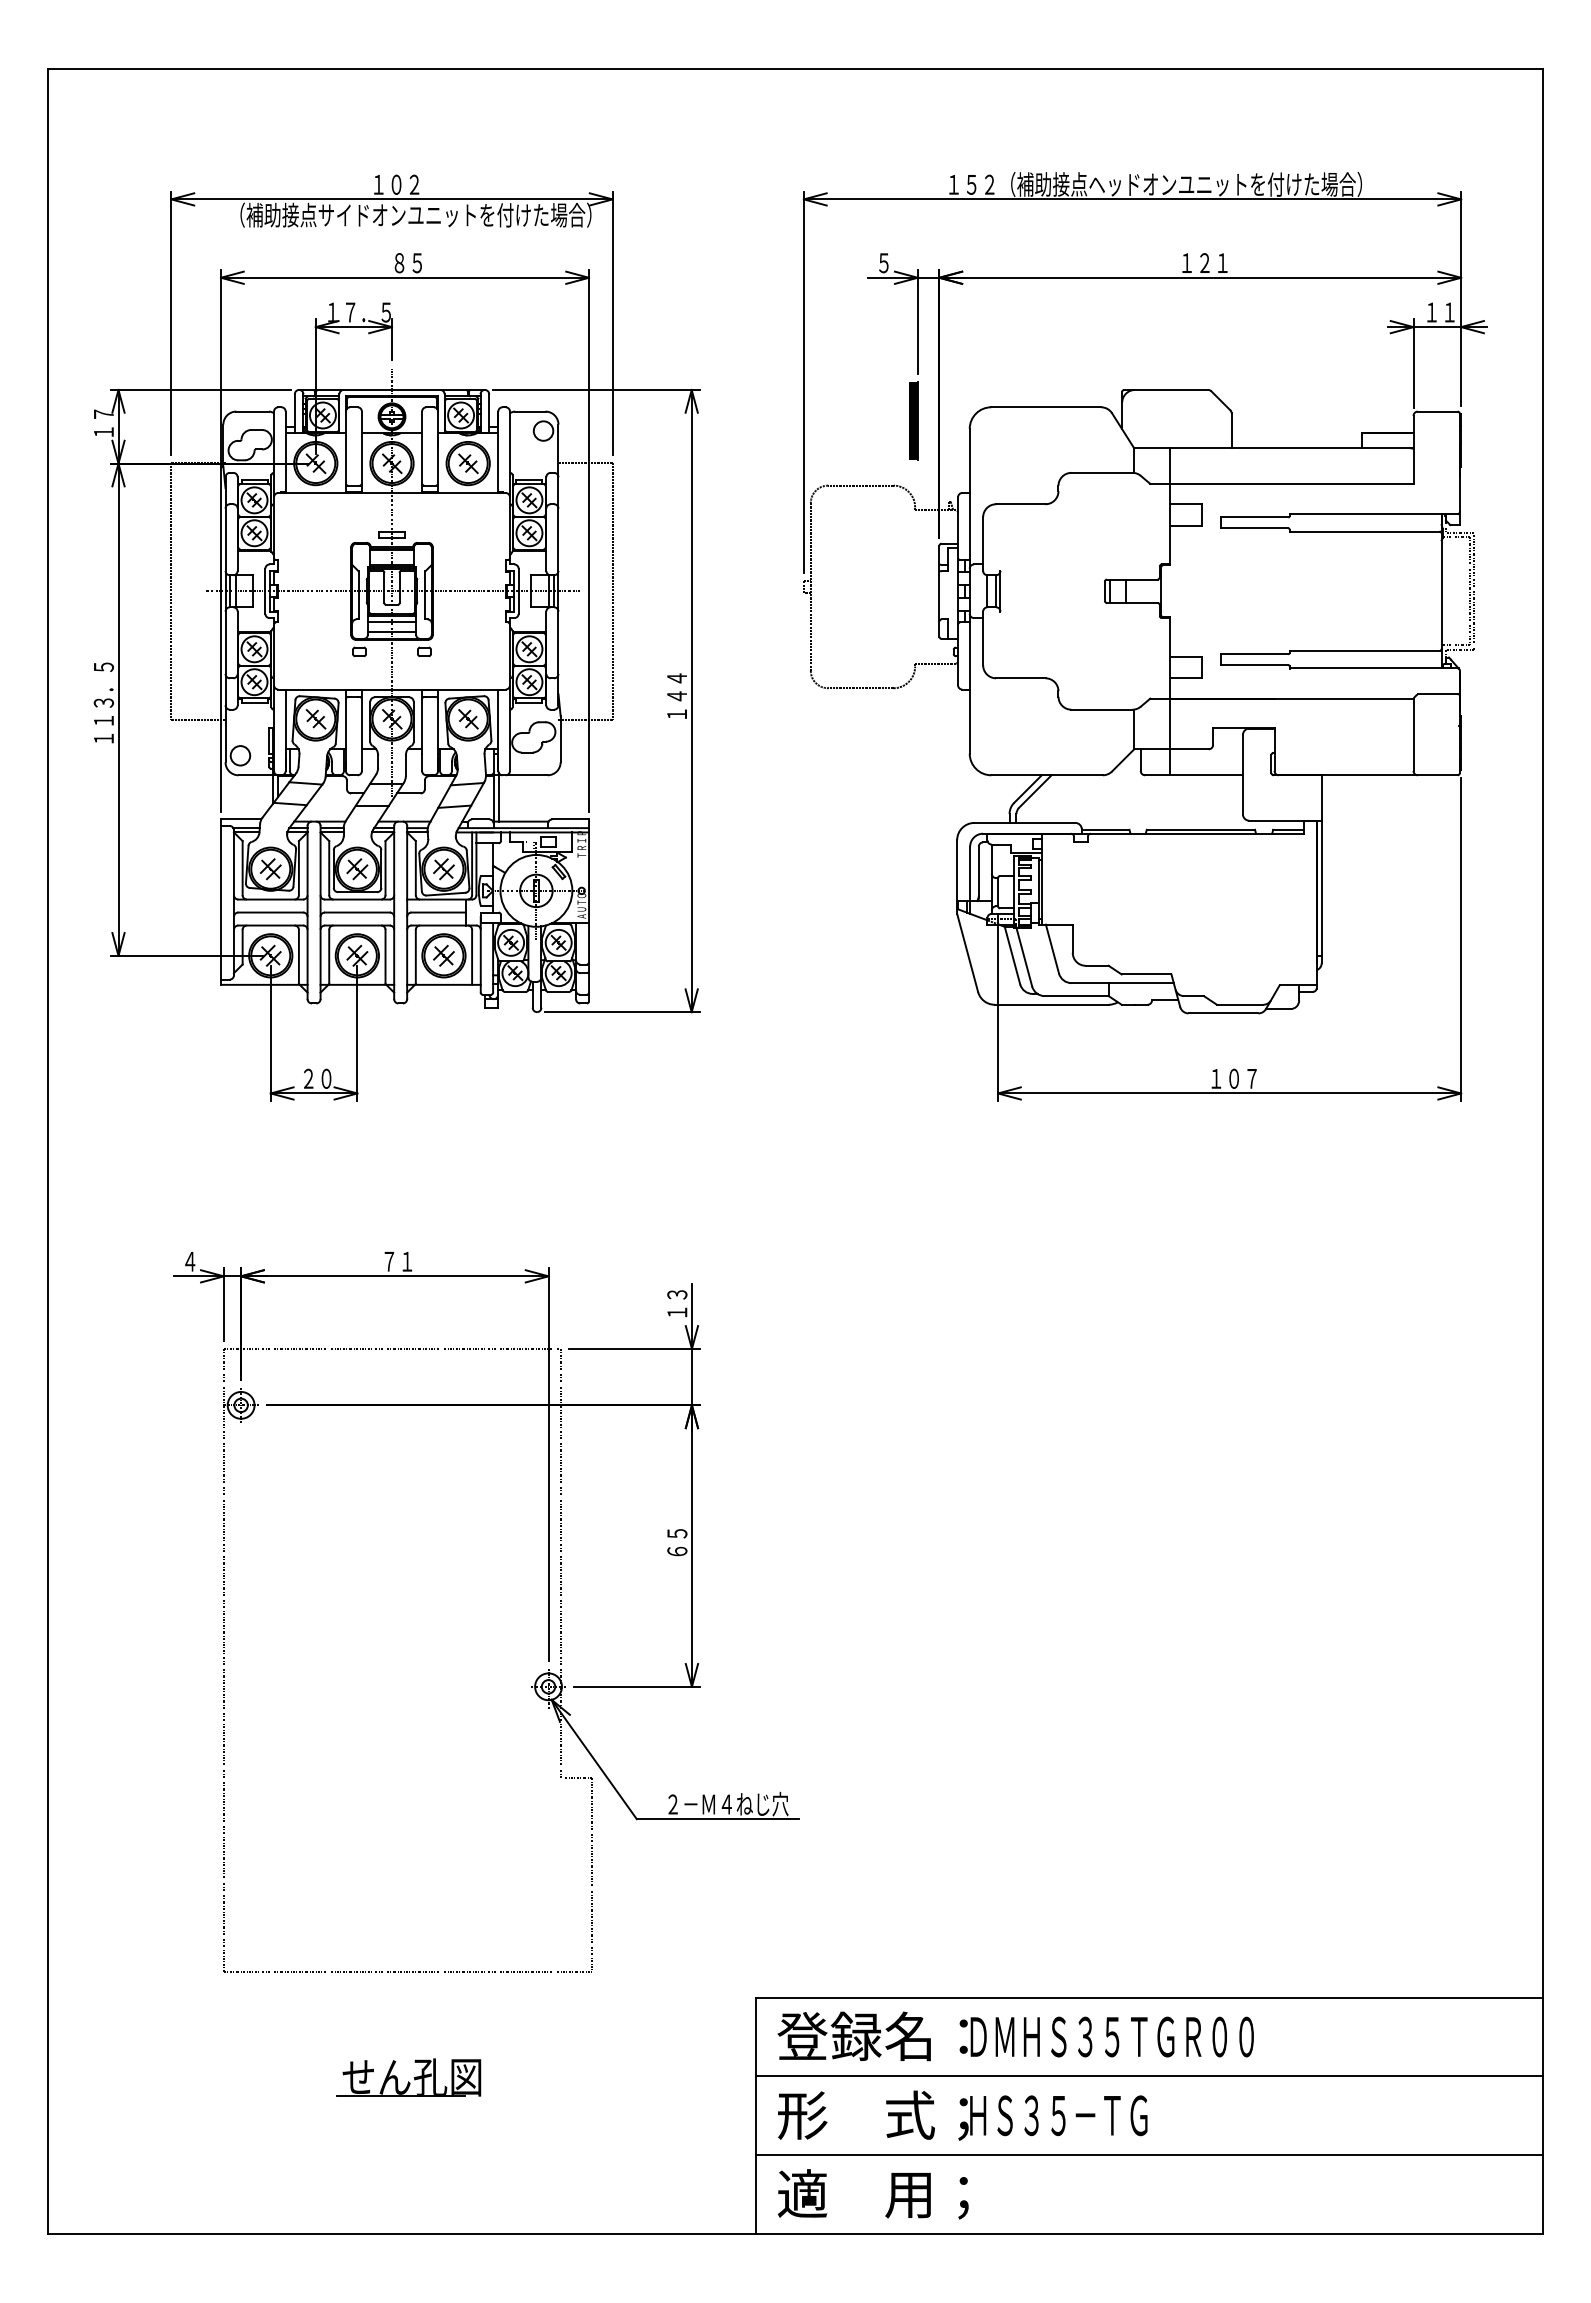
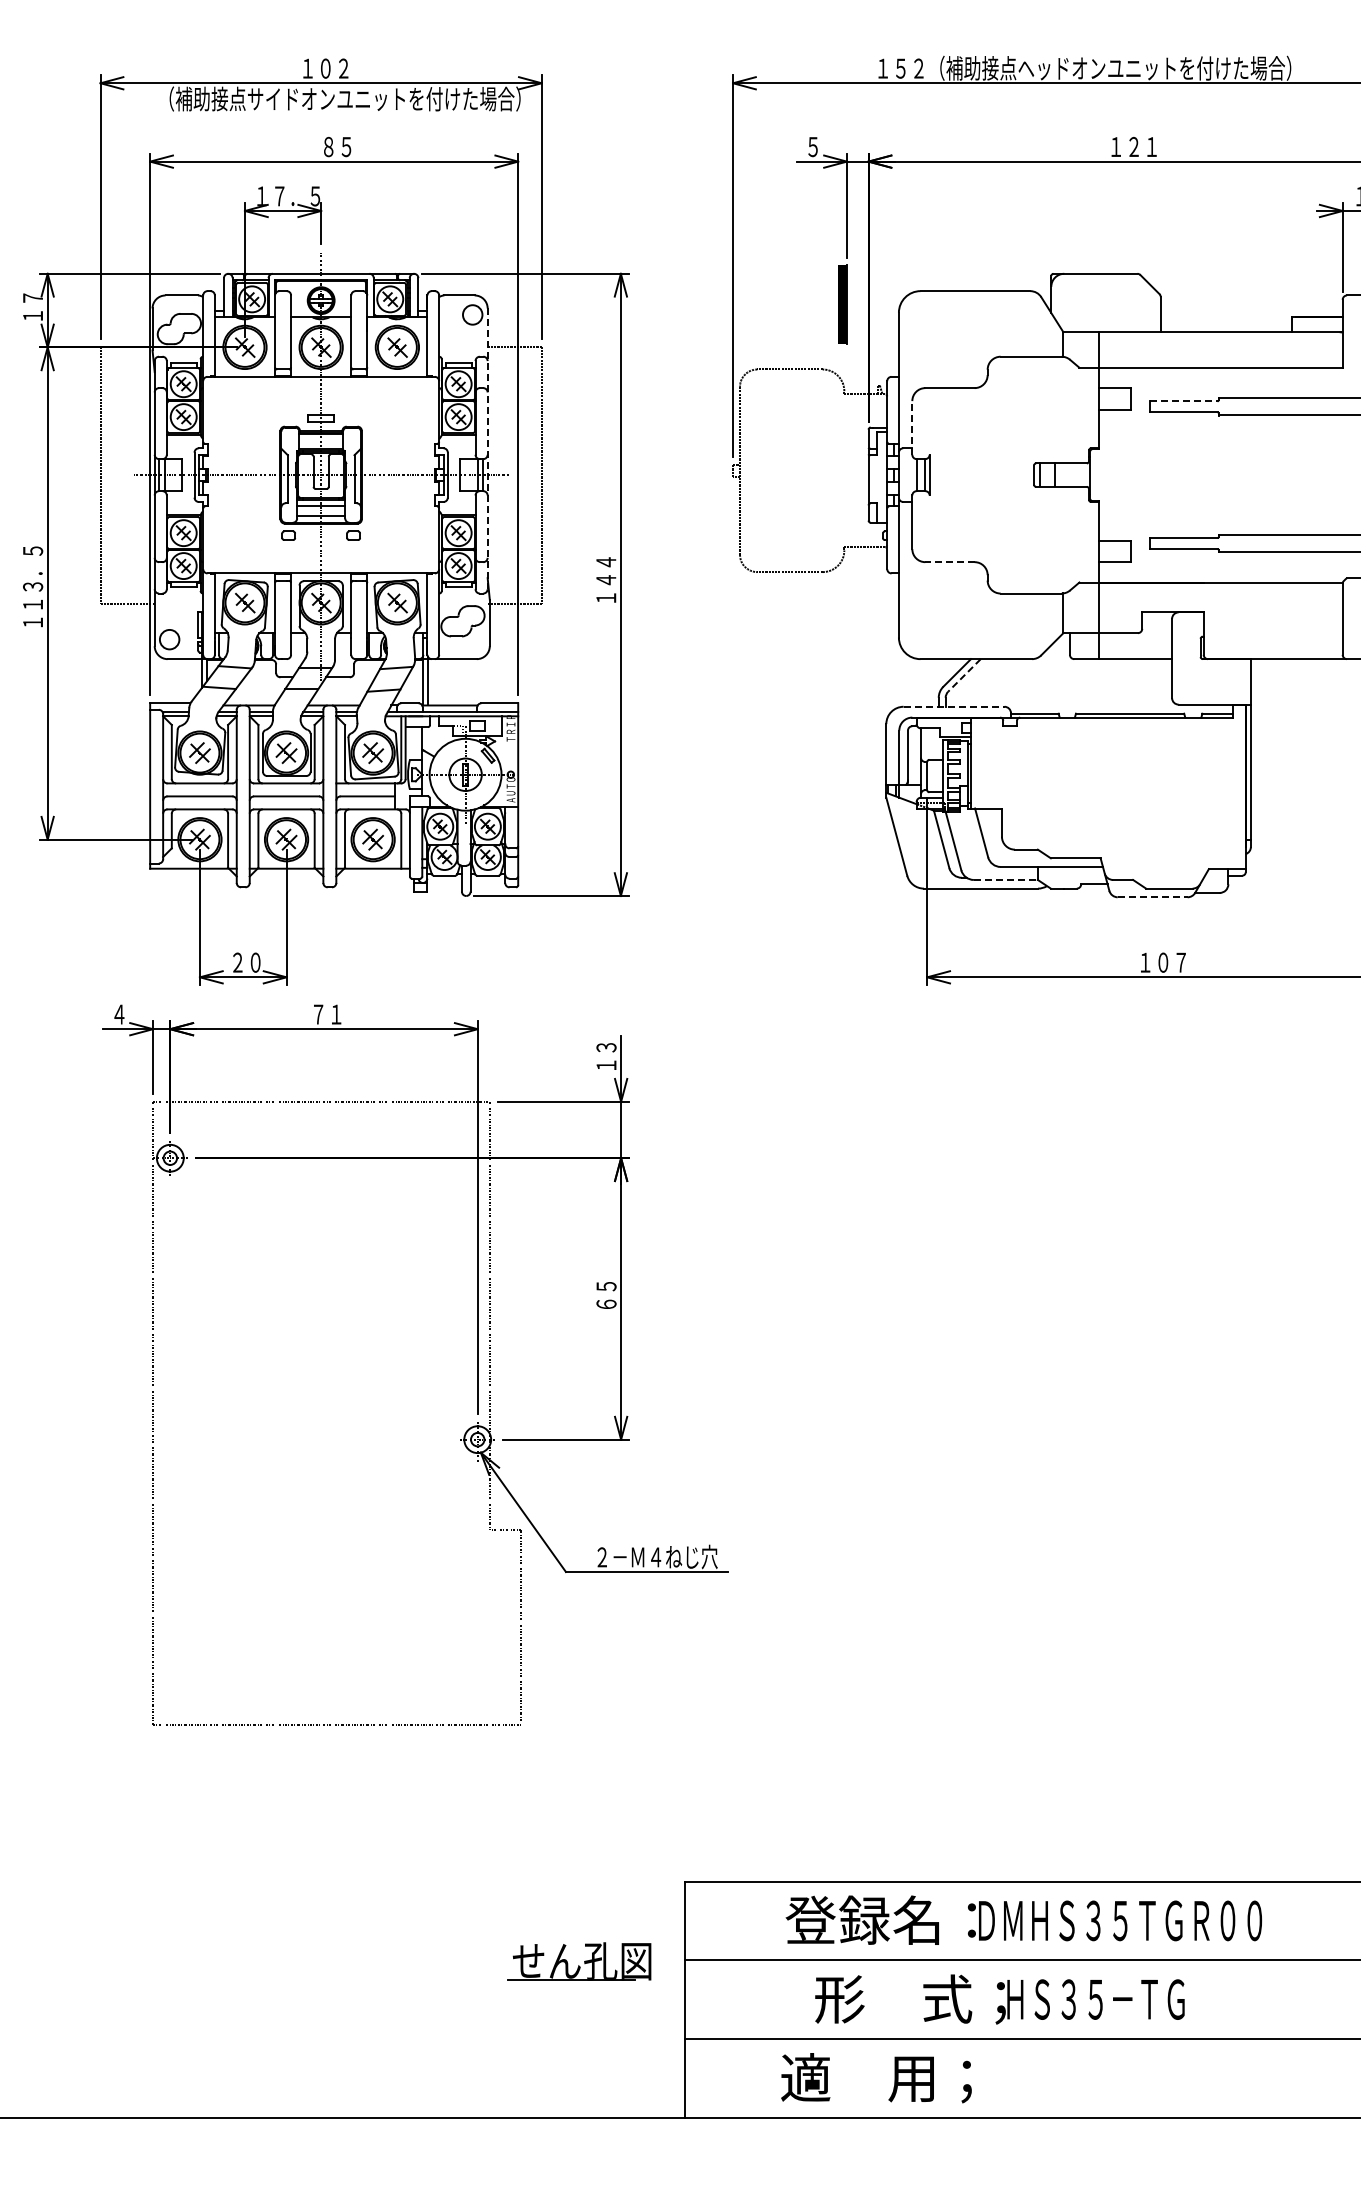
line: (1254, 517) -> (1183, 401), solid -> dashed
line: (983, 544) -> (912, 428), solid -> dashed
line: (558, 565) -> (487, 449), solid -> dashed
line: (1020, 678) -> (949, 562), solid -> dashed
line: (1034, 791) -> (963, 675), solid -> dashed
line: (1025, 822) -> (954, 706), solid -> dashed
line: (1076, 996) -> (1005, 880), solid -> dashed
line: (1223, 1013) -> (1152, 897), solid -> dashed
part: (548, 1612) -> (477, 1365), moved
text: (1015, 2036) -> (1023, 1920), moved
part: (408, 2077) -> (578, 1961), moved
text: (962, 2115) -> (999, 1999), moved
text: (873, 2194) -> (876, 2078), moved

